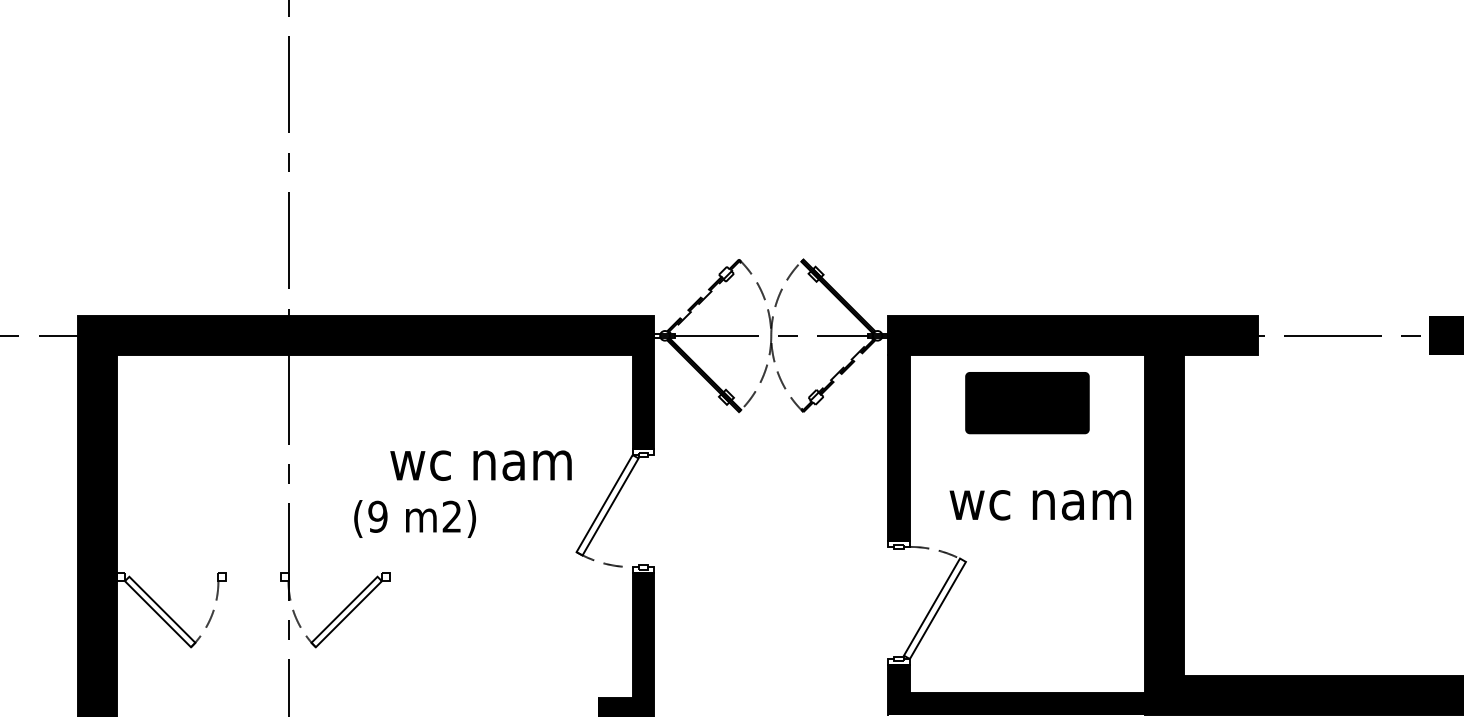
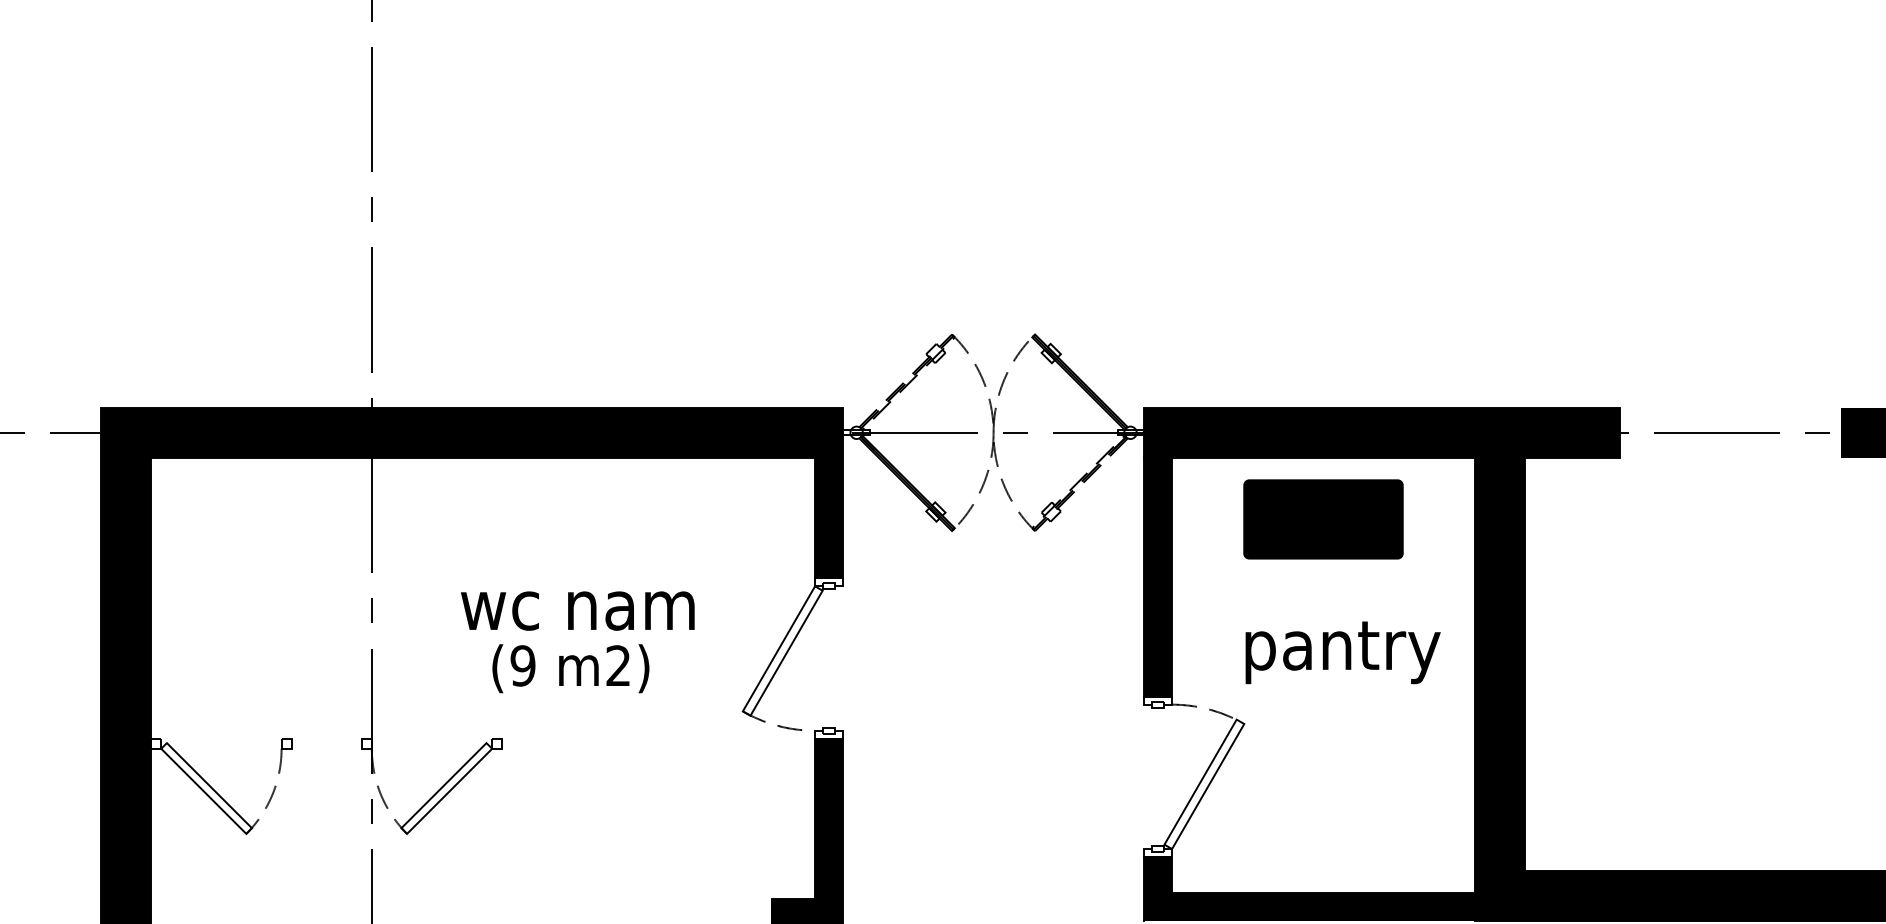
text: (480, 465) -> (577, 610), moved
text: (1039, 506) -> (1339, 652), wc nam -> pantry
text: (414, 518) -> (570, 668), moved

